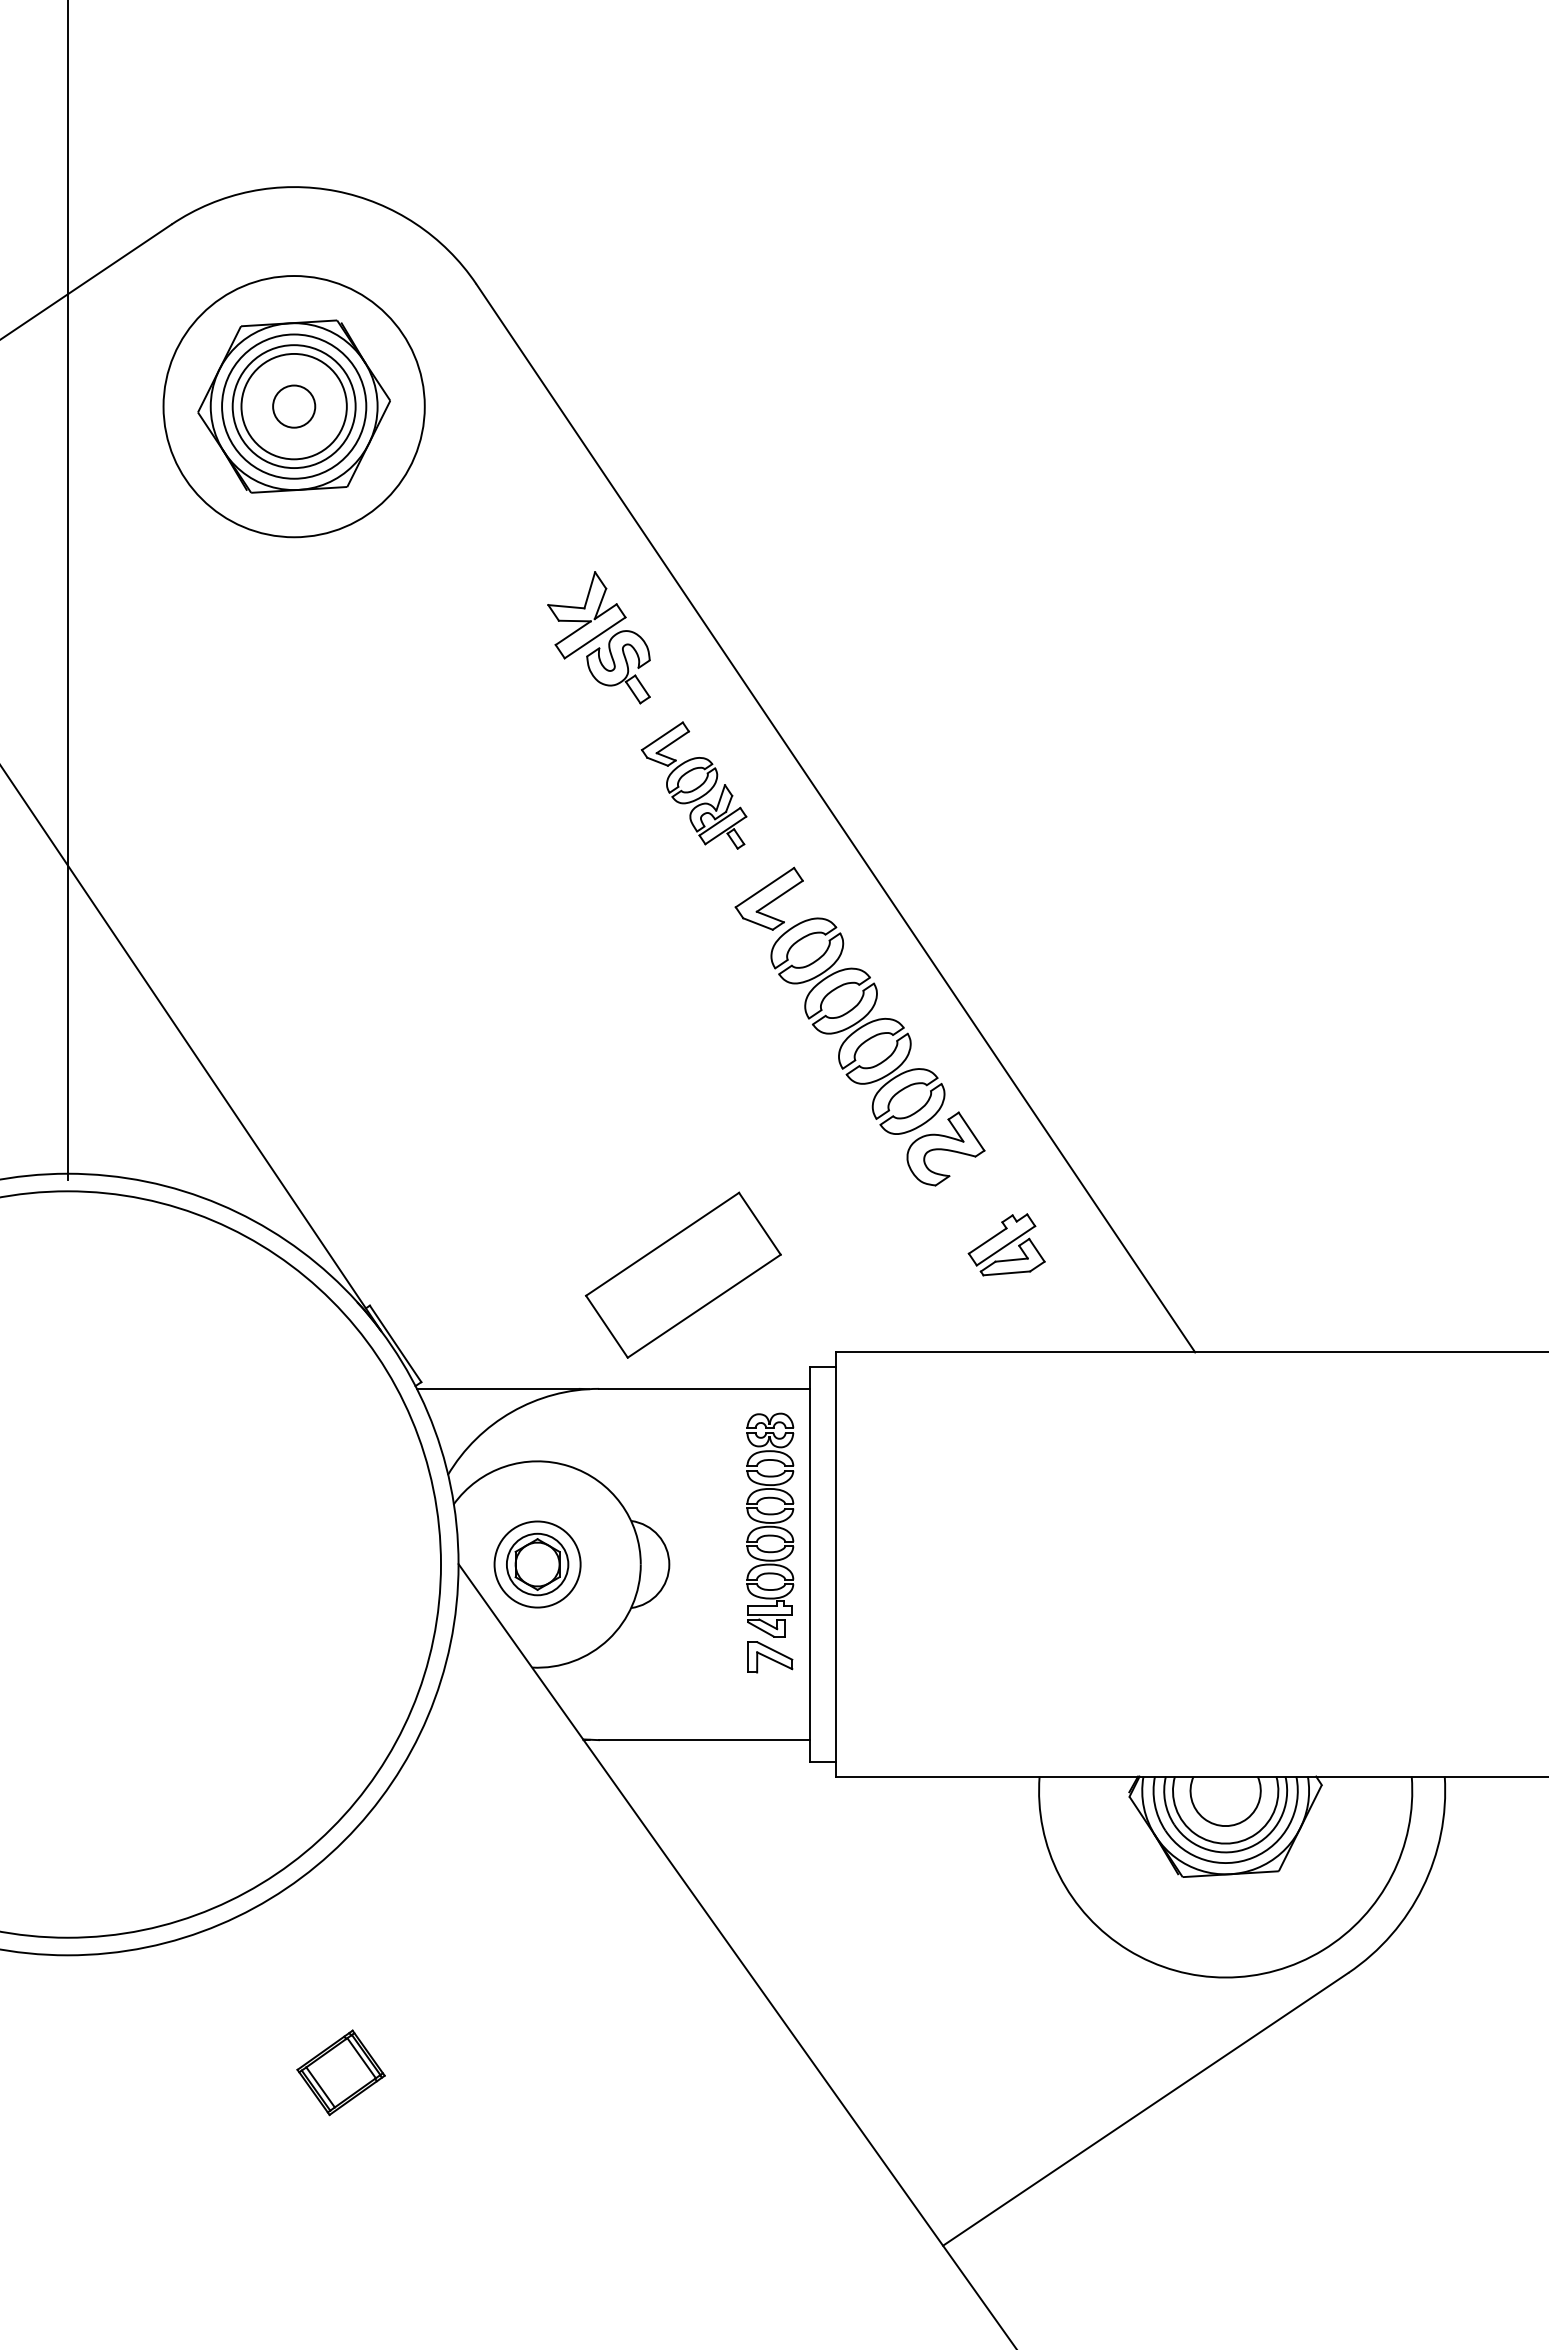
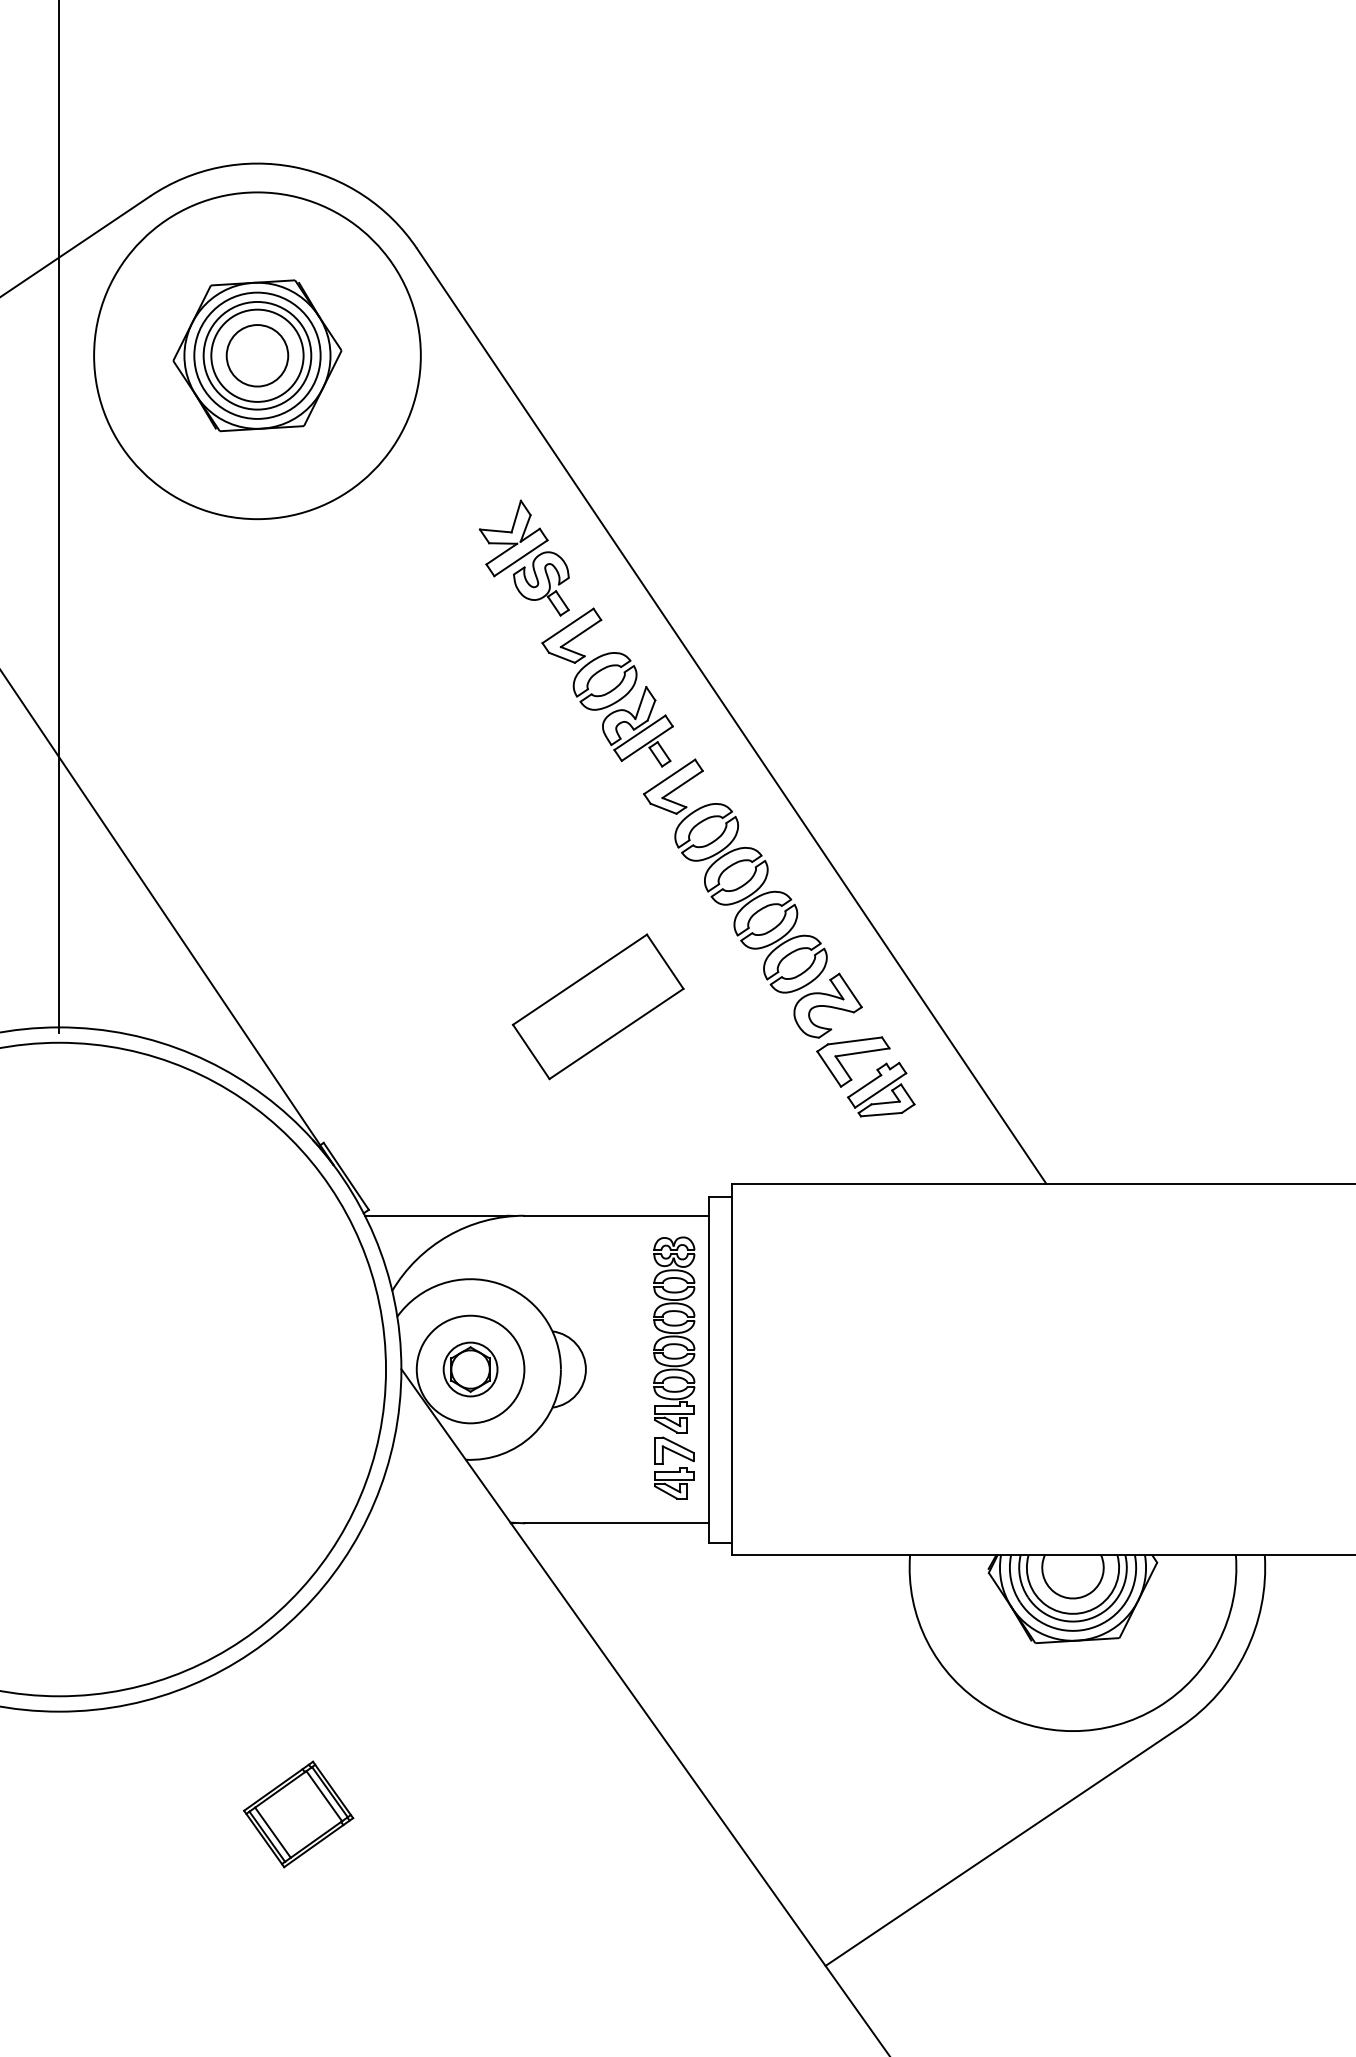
circle: (293, 406) -> (256, 355), size x1.43
circle: (294, 406) -> (257, 355), size x1.67
part: (693, 785) -> (607, 687), size x1.43
part: (972, 1205) -> (851, 1055), added
part: (683, 1274) -> (598, 1006), moved
circle: (537, 1564) -> (470, 1369), size x1.43
part: (769, 1694) -> (673, 1483), added
part: (340, 2072) -> (298, 1814), size x1.43

